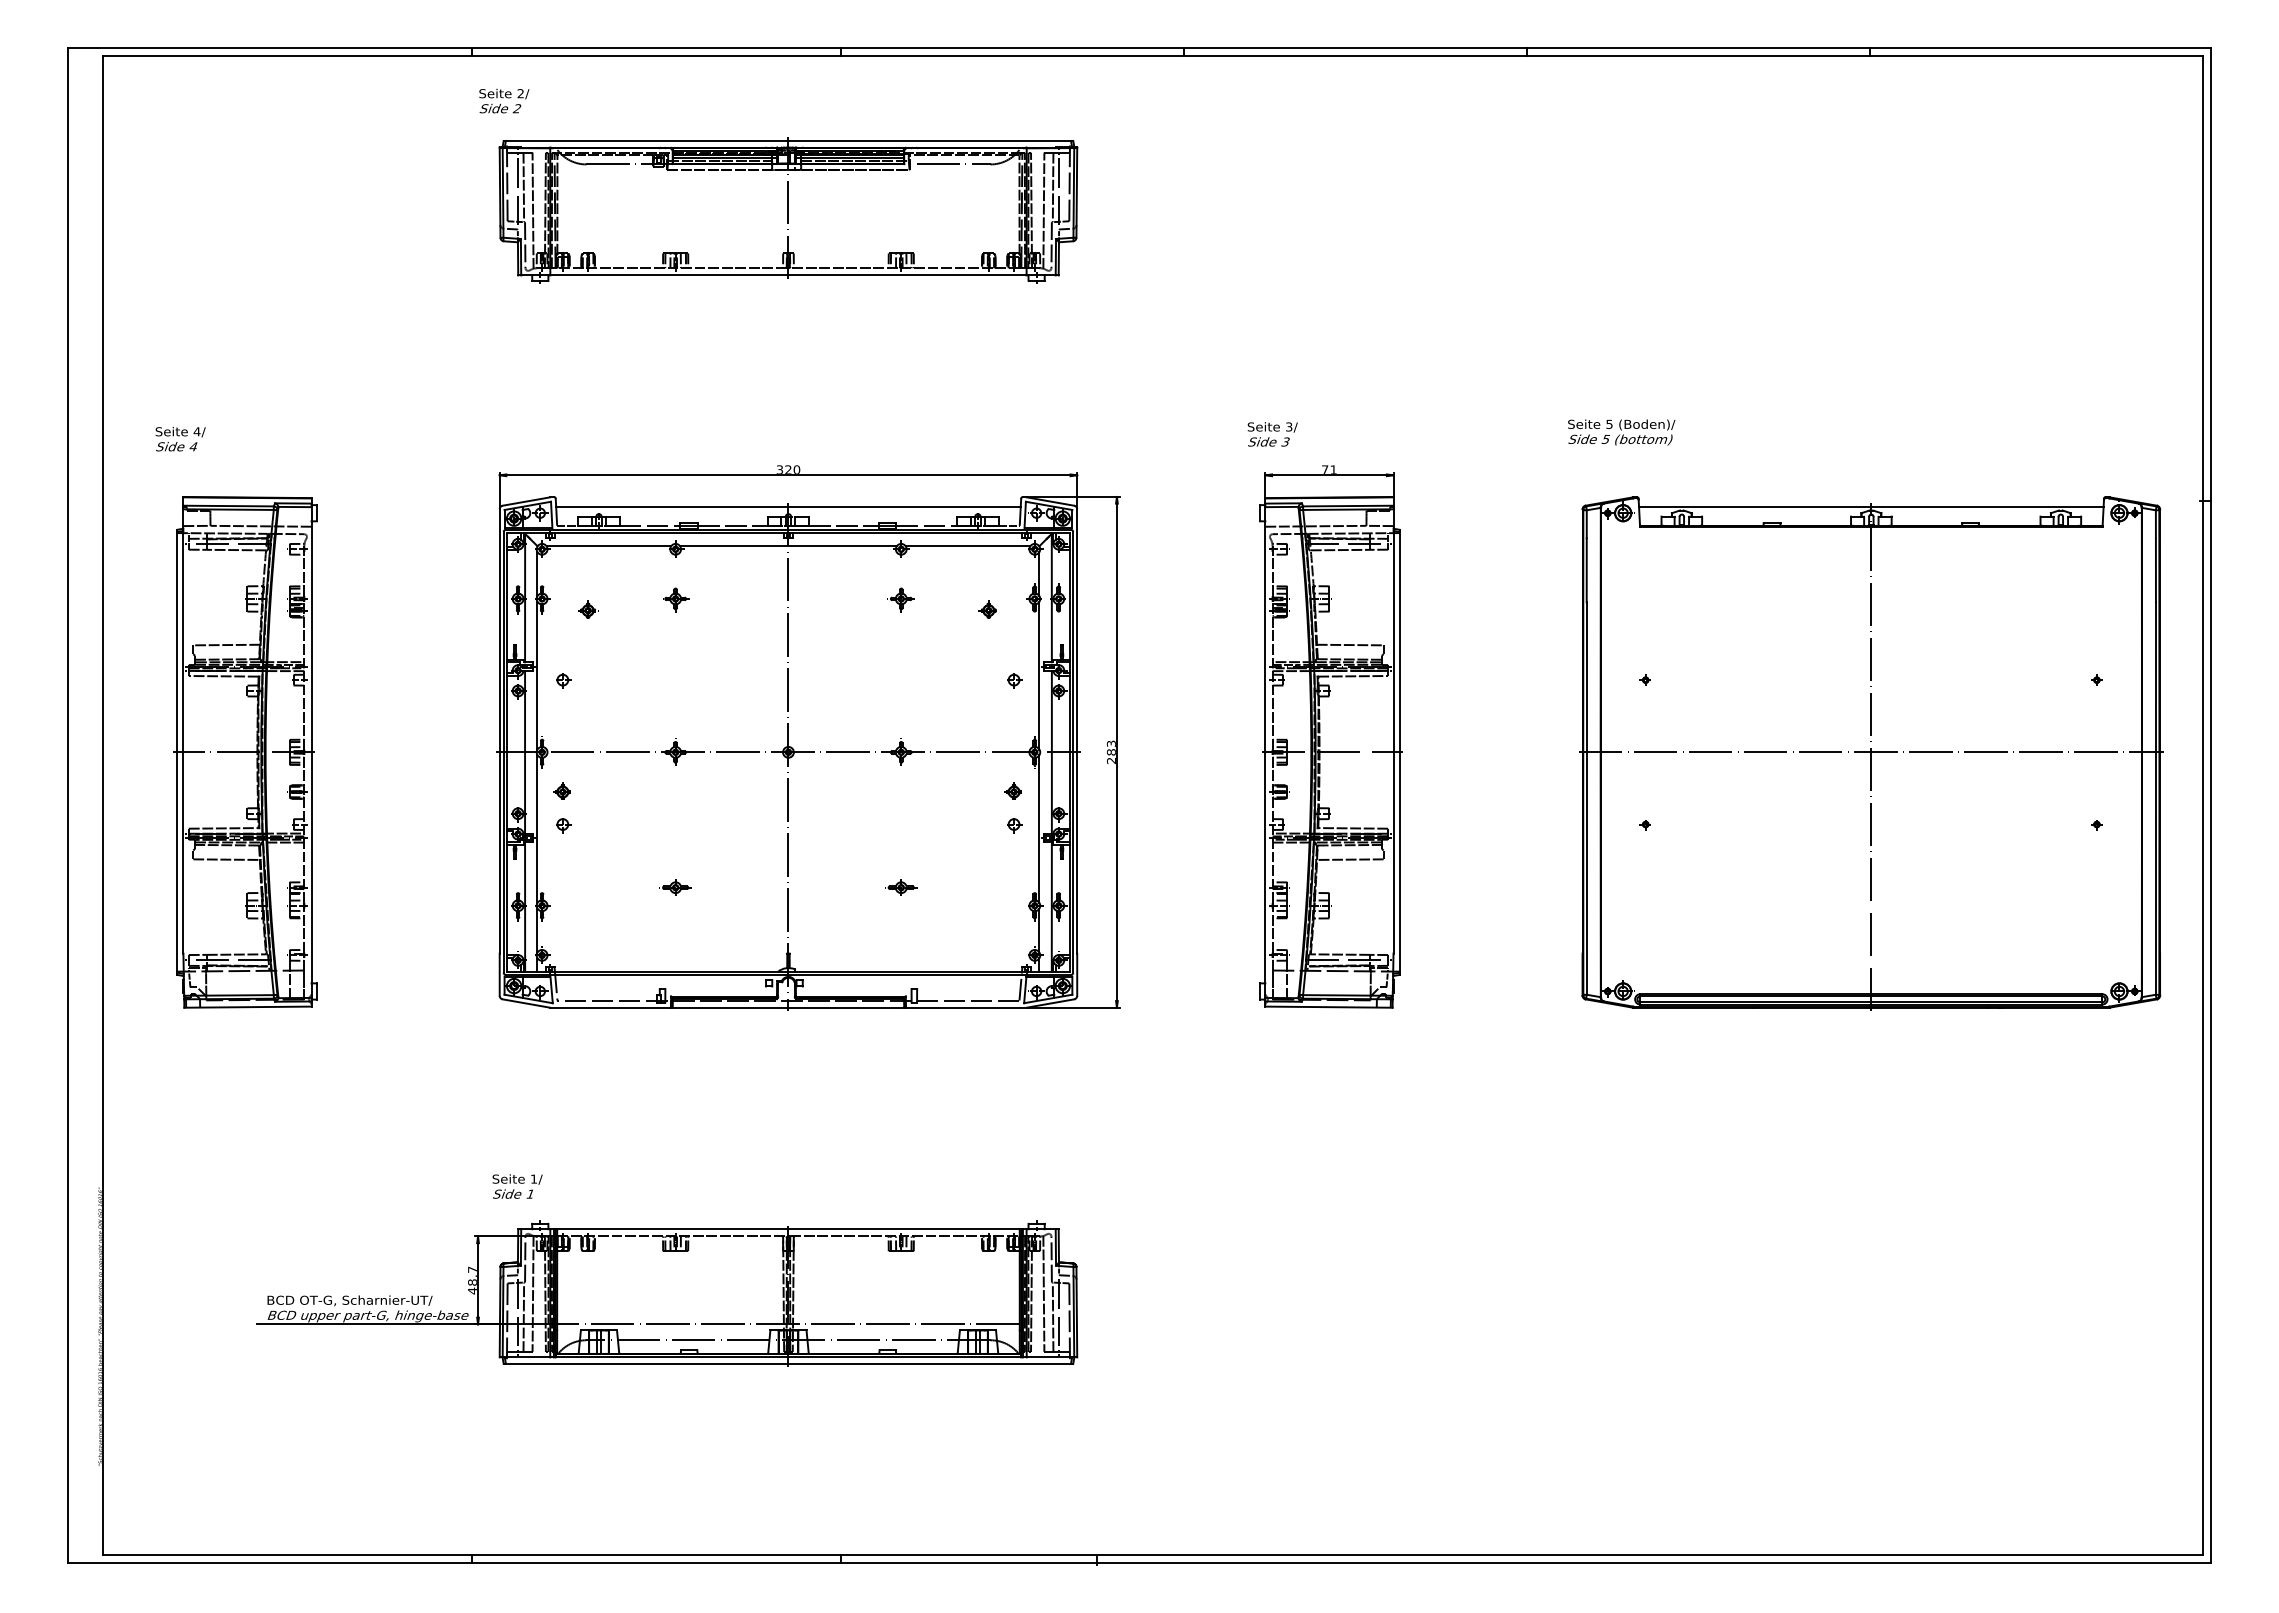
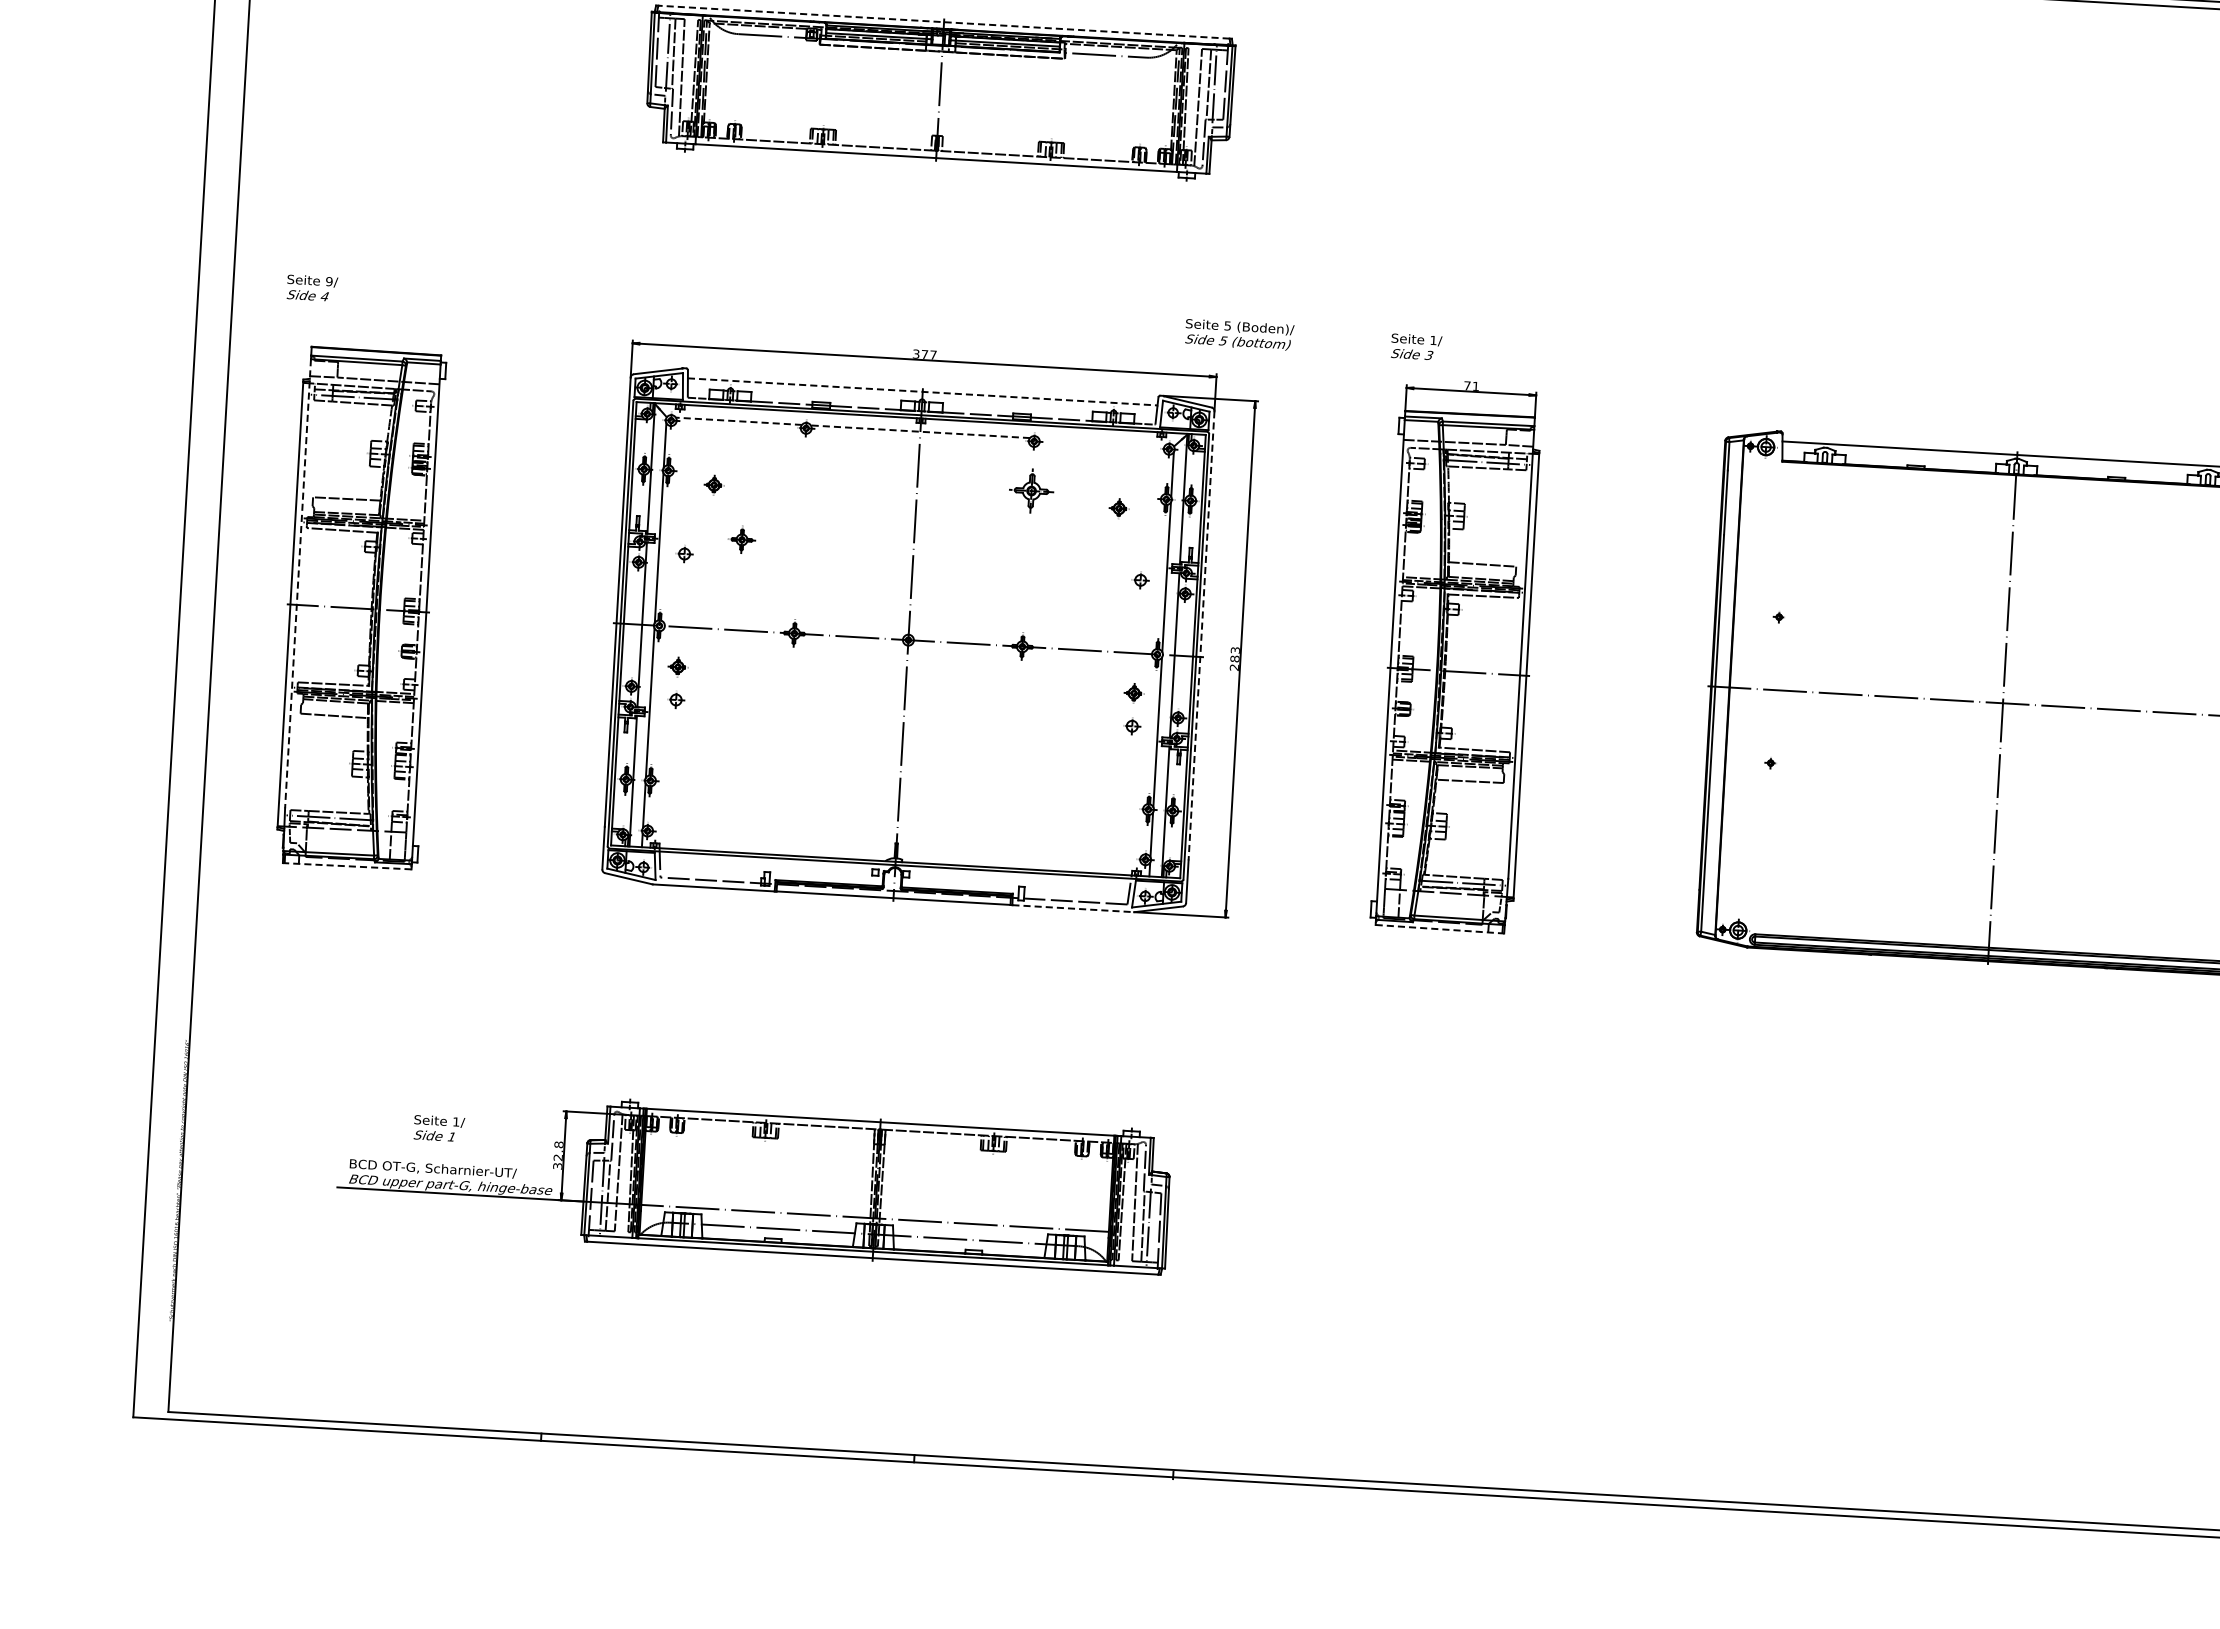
line: (788, 140) -> (944, 21), solid -> dashed
text: (1289, 426) -> (1433, 339), 3/ -> 1/
text: (196, 431) -> (328, 281), 4/ -> 9/
text: (1621, 432) -> (1239, 334), moved
text: (792, 469) -> (928, 354), 320 -> 377
line: (788, 506) -> (922, 391), solid -> dashed
line: (608, 546) -> (738, 421), solid -> dashed
line: (787, 546) -> (919, 432), solid -> dashed
line: (967, 546) -> (1101, 442), removed
part: (676, 599) -> (742, 540), moved
part: (900, 599) -> (1030, 492), size x1.6
line: (183, 731) -> (298, 583), solid -> dashed
line: (1077, 731) -> (1201, 635), solid -> dashed
part: (675, 887) -> (786, 770), removed
part: (901, 887) -> (1014, 783), removed
line: (247, 1007) -> (346, 866), solid -> dashed
line: (966, 1007) -> (1073, 908), solid -> dashed
line: (1328, 1007) -> (1439, 929), solid -> dashed
text: (517, 1186) -> (439, 1128), moved
text: (472, 1280) -> (558, 1155), 48.7 -> 32.8

